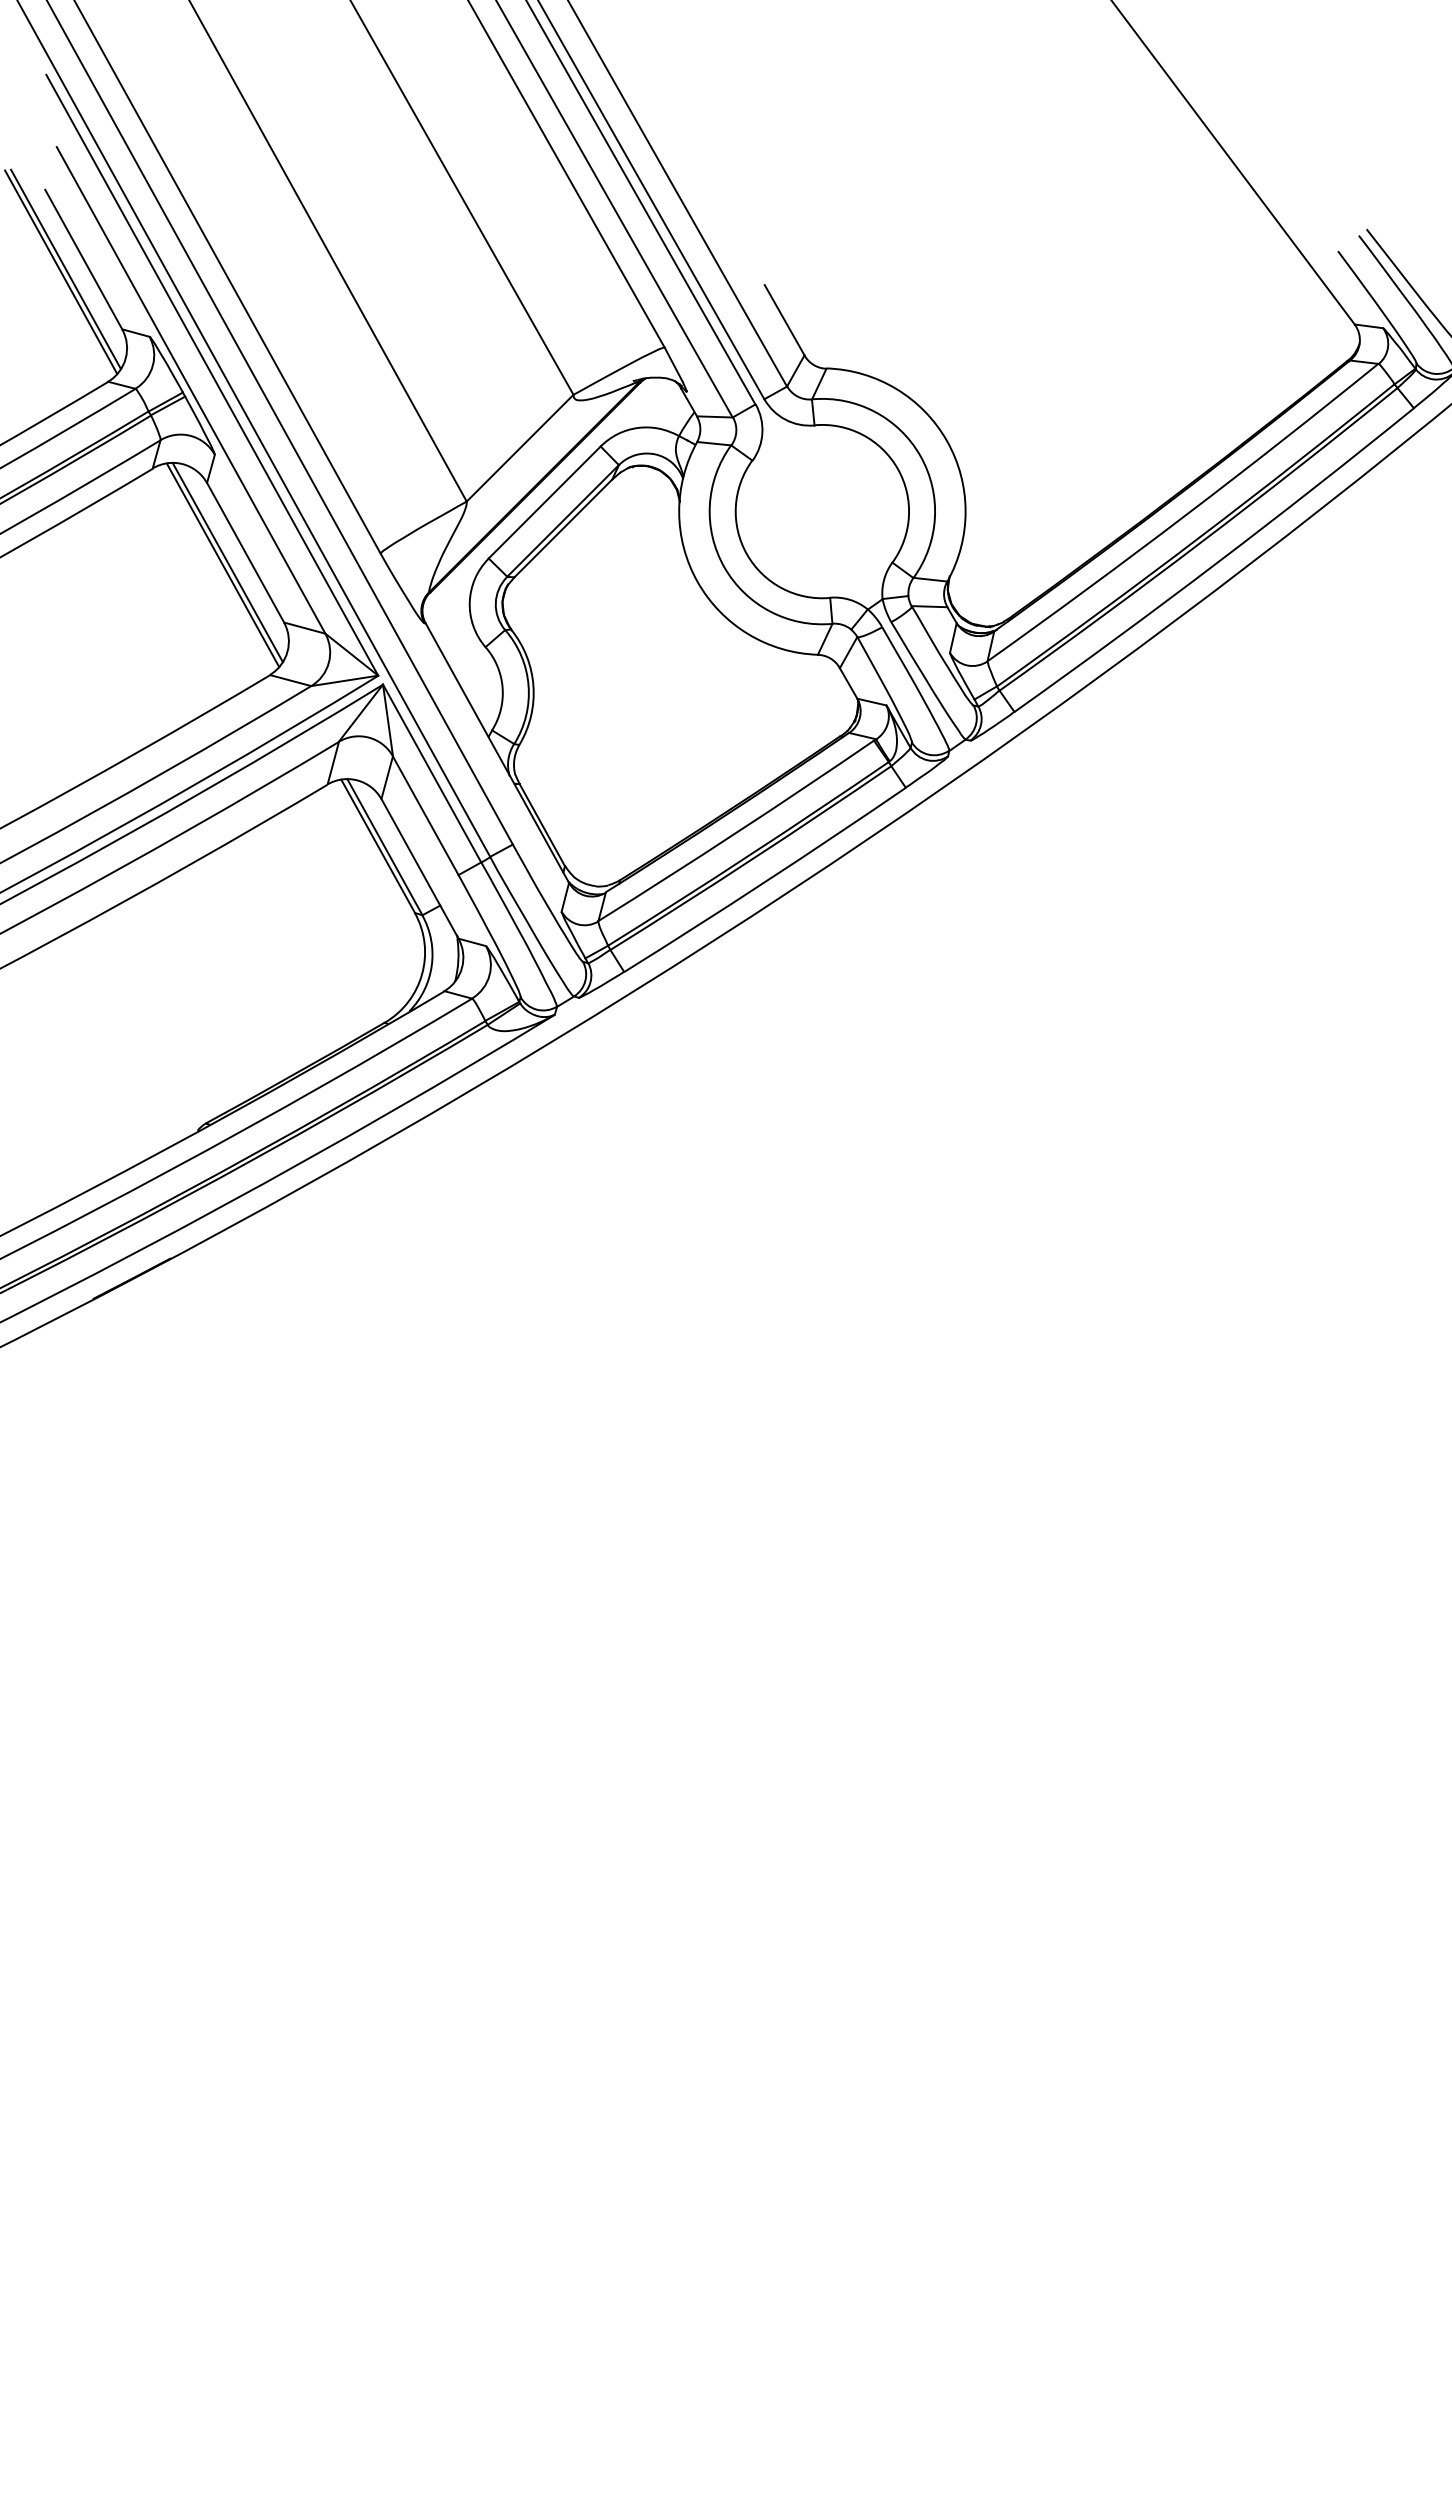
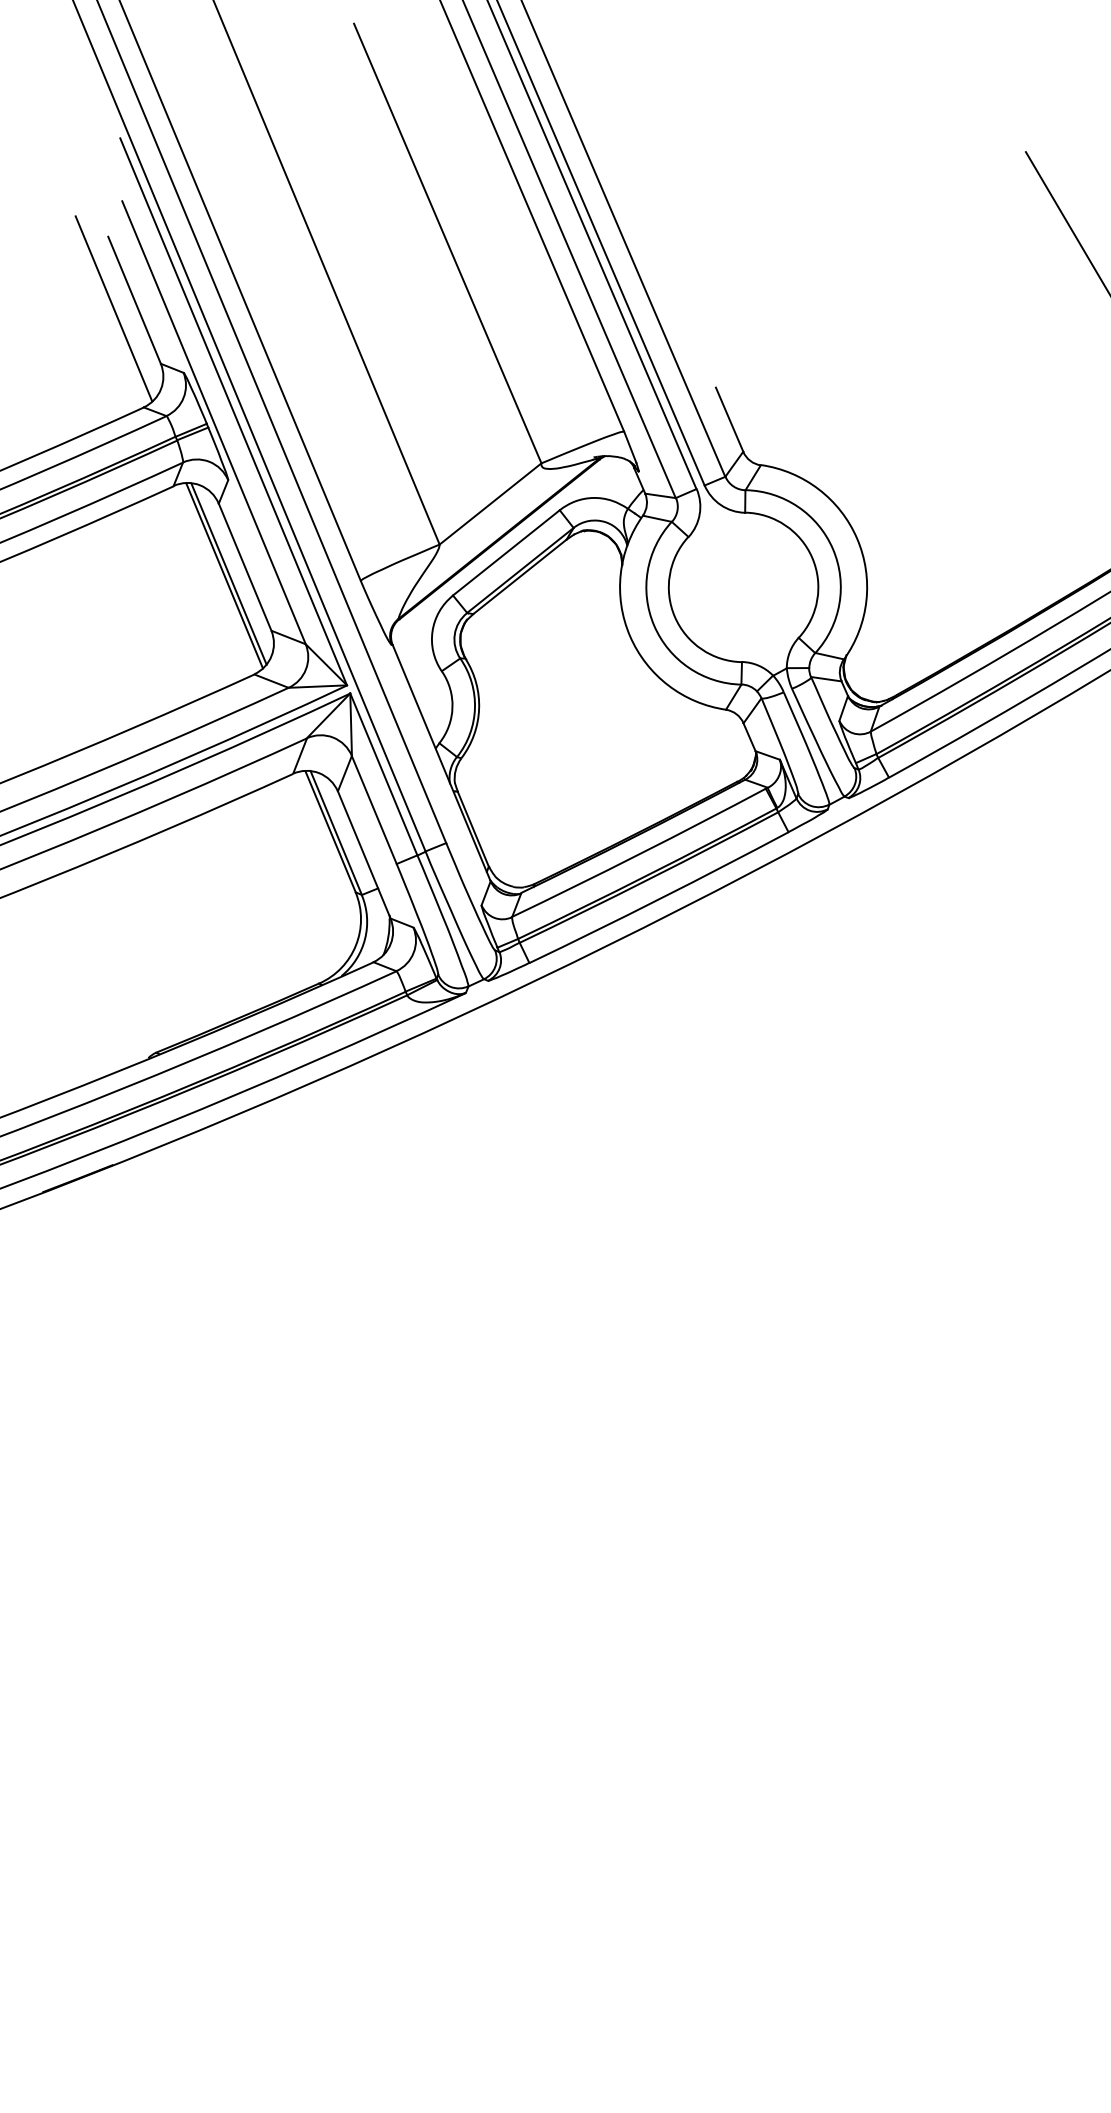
line: (65, 268) -> (118, 306), removed

